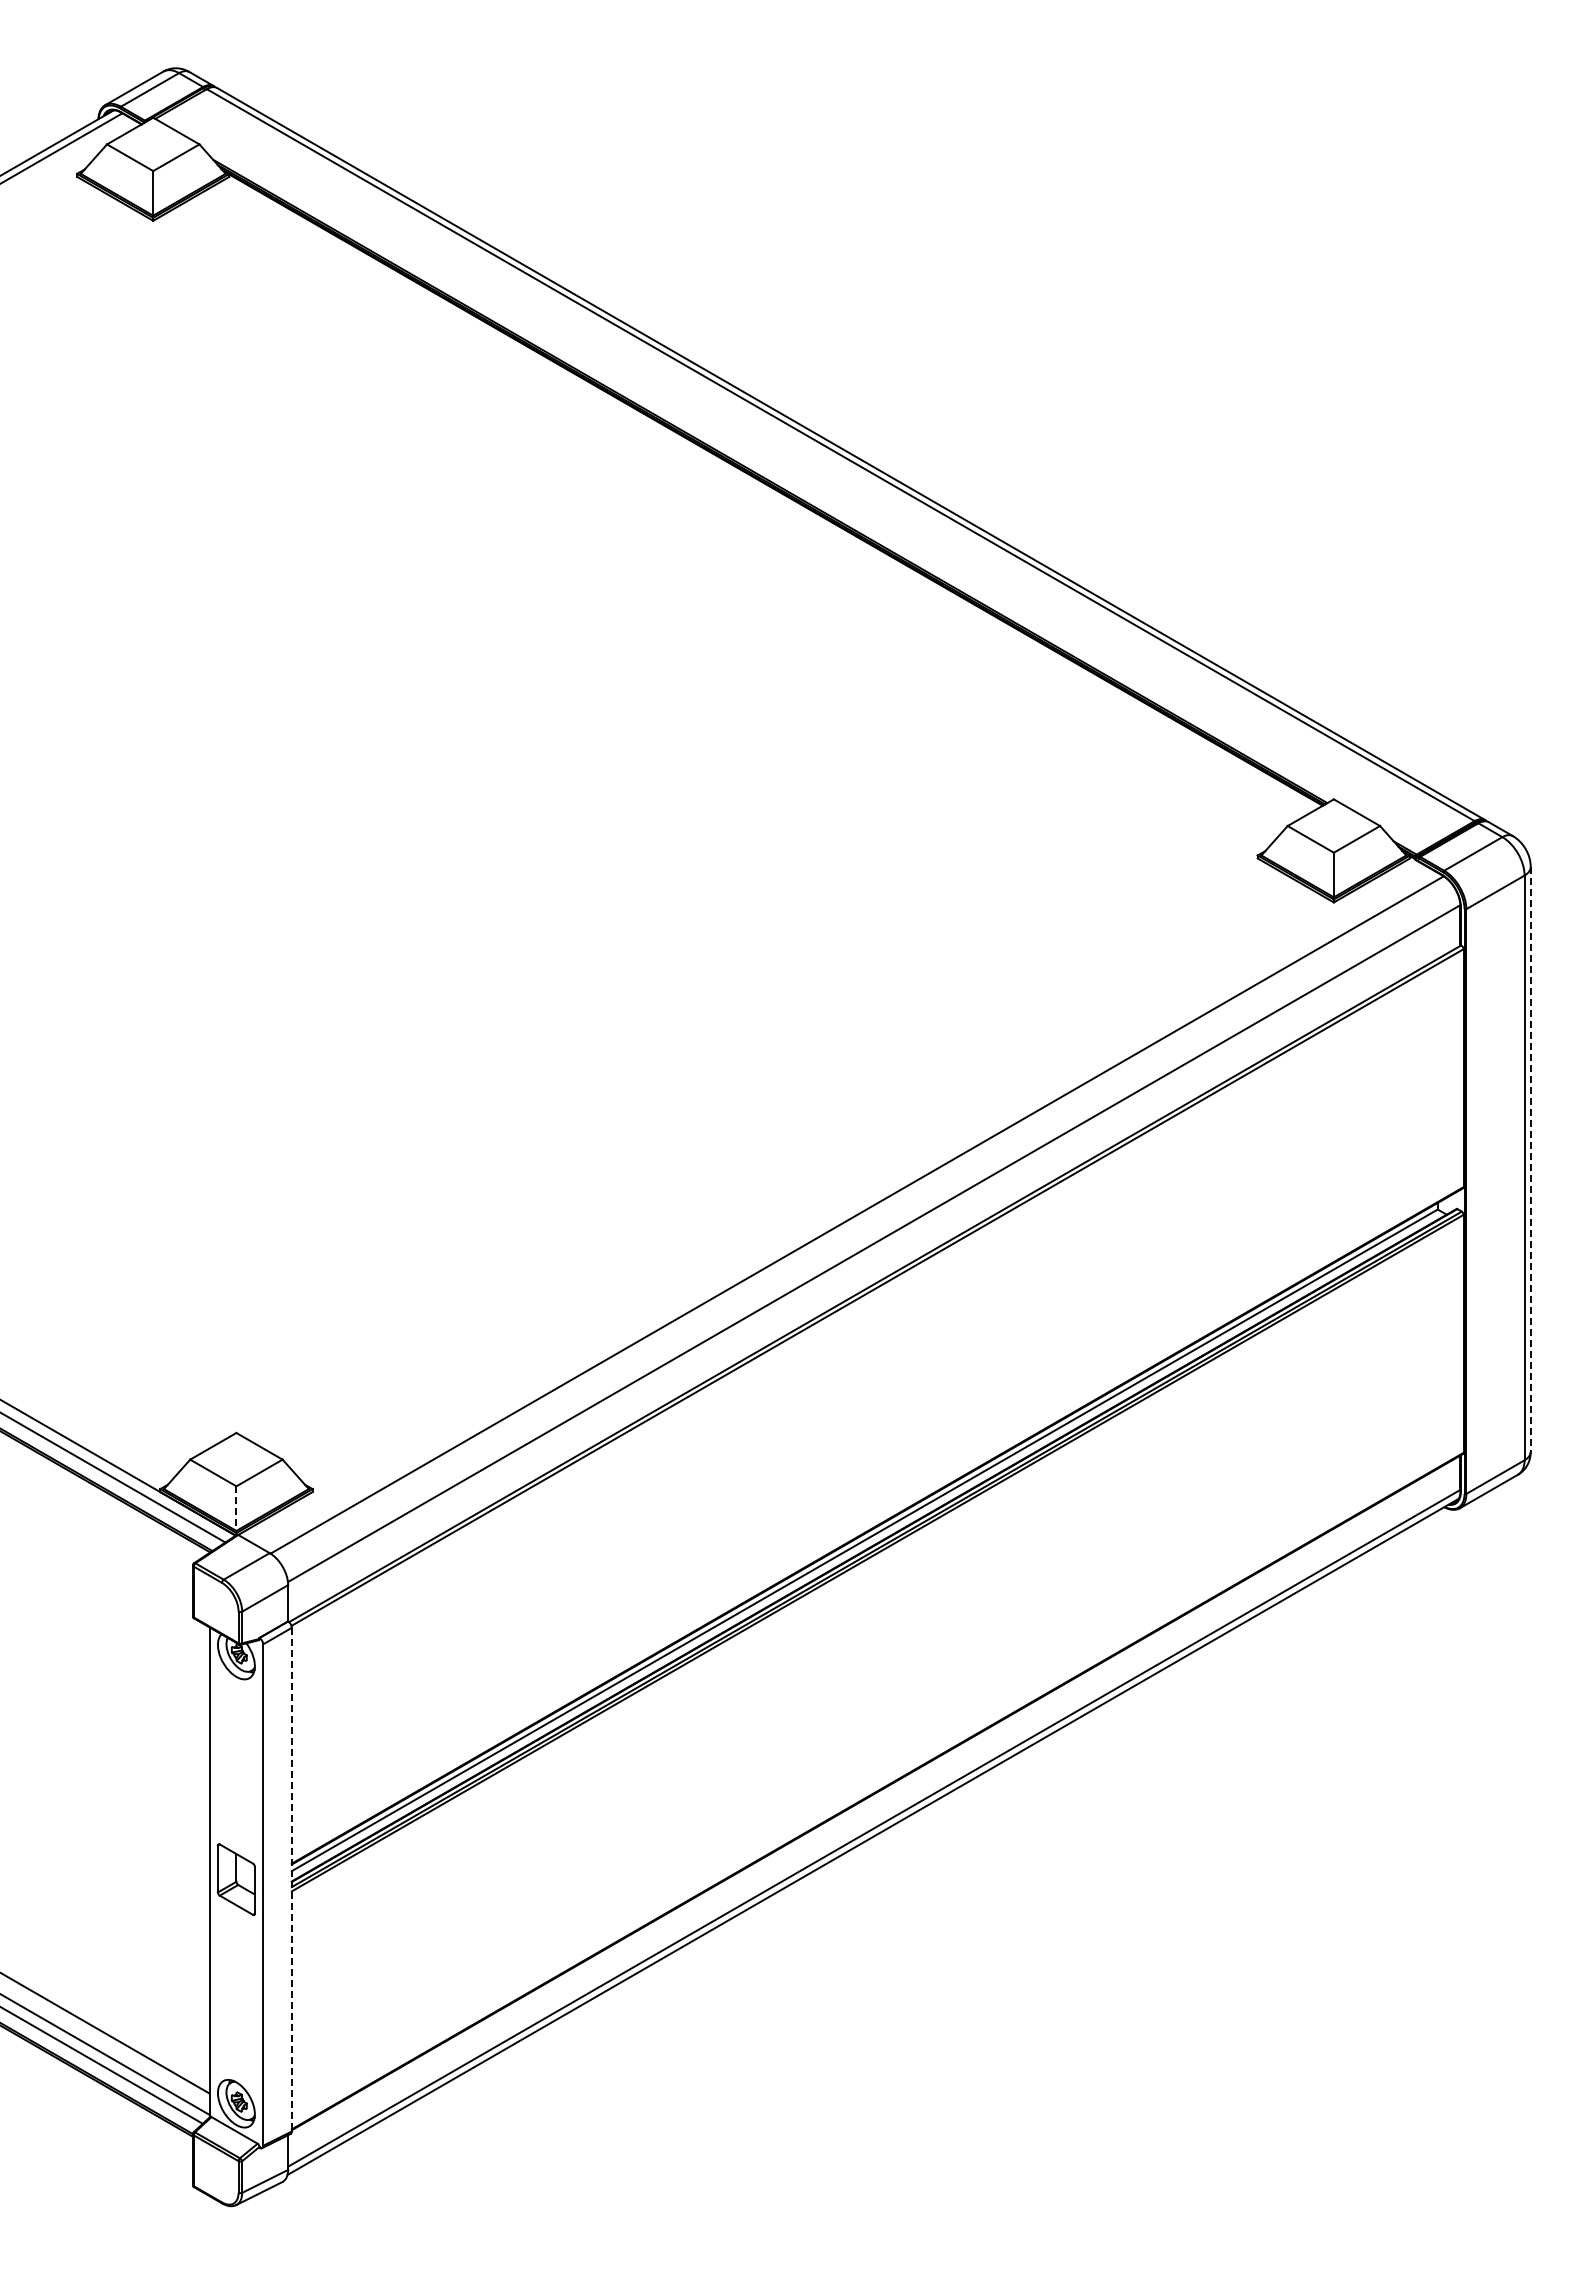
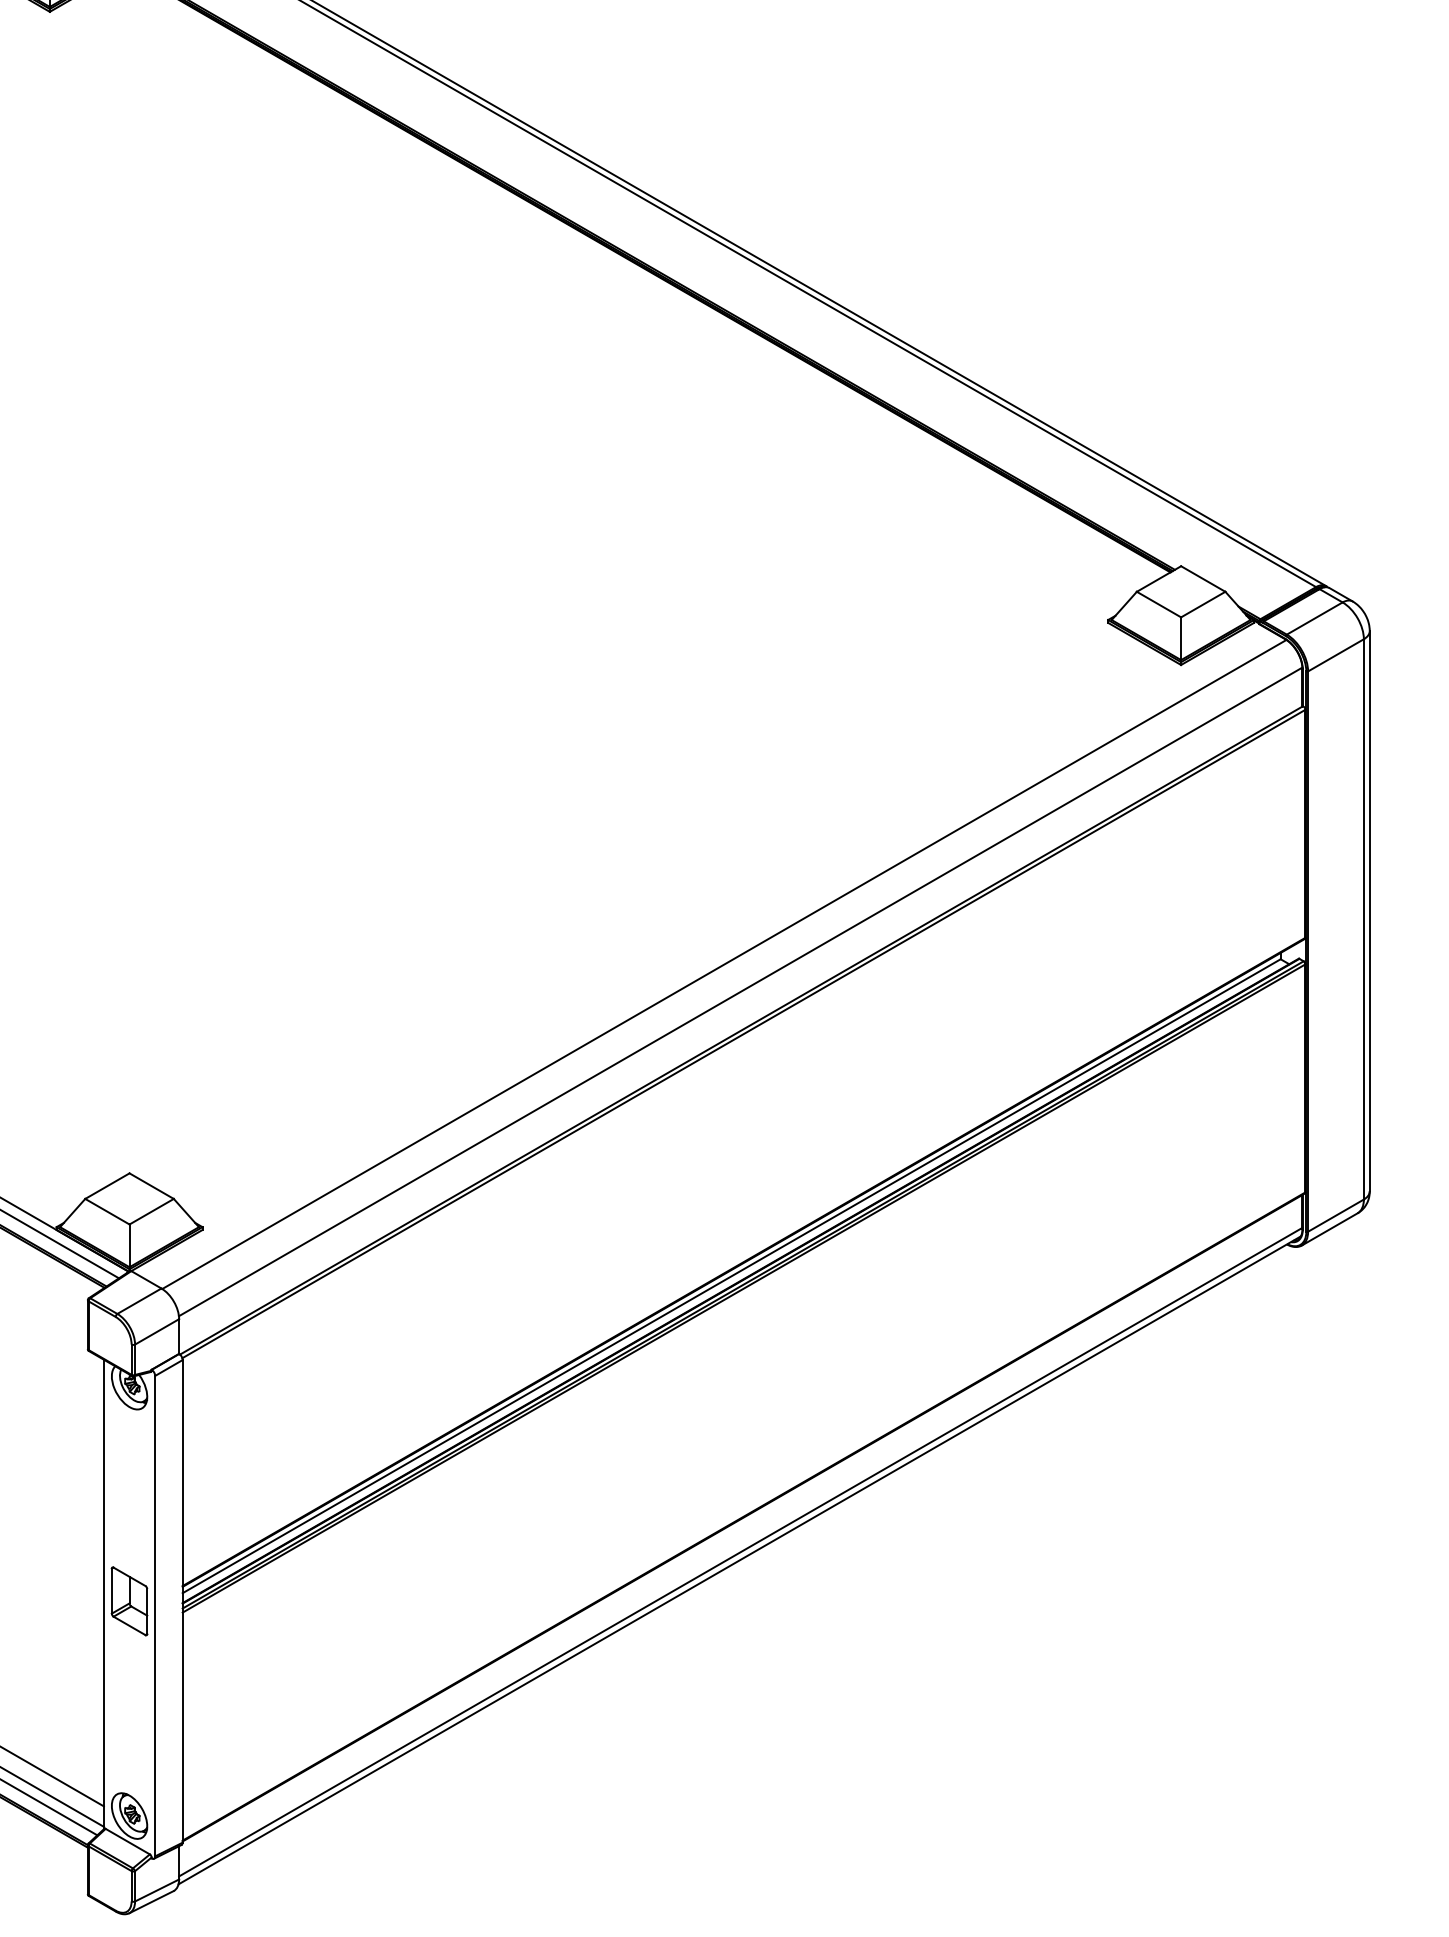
line: (1530, 1159) -> (1369, 911), dashed -> solid
line: (236, 1509) -> (129, 1246), dashed -> solid
line: (291, 1879) -> (182, 1601), dashed -> solid

